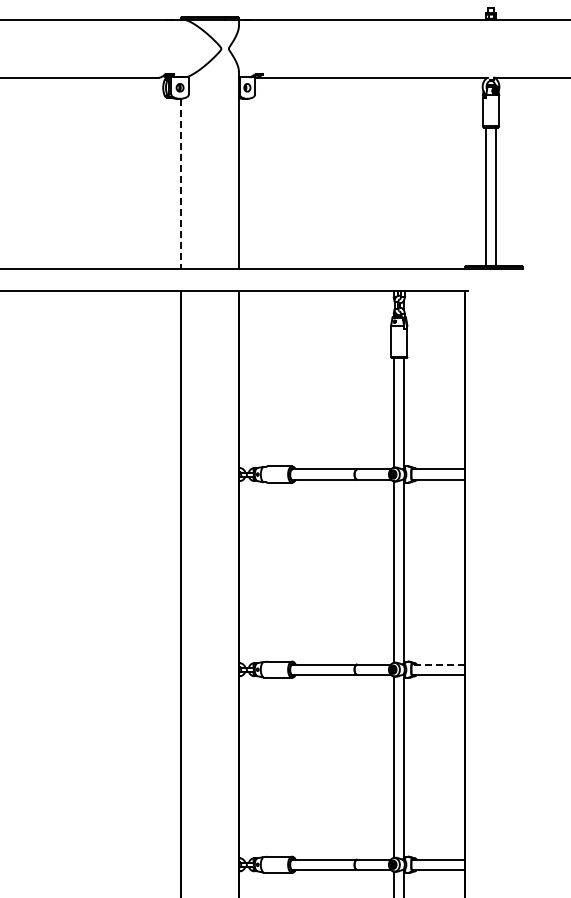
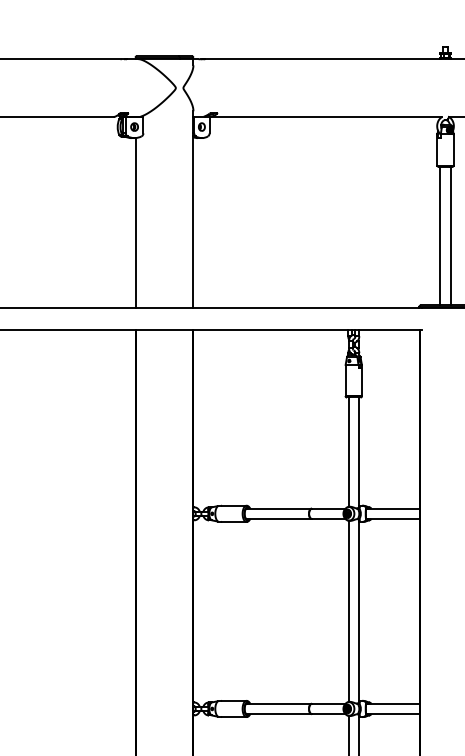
line: (181, 183) -> (136, 222), dashed -> solid
line: (438, 664) -> (393, 703), dashed -> solid

